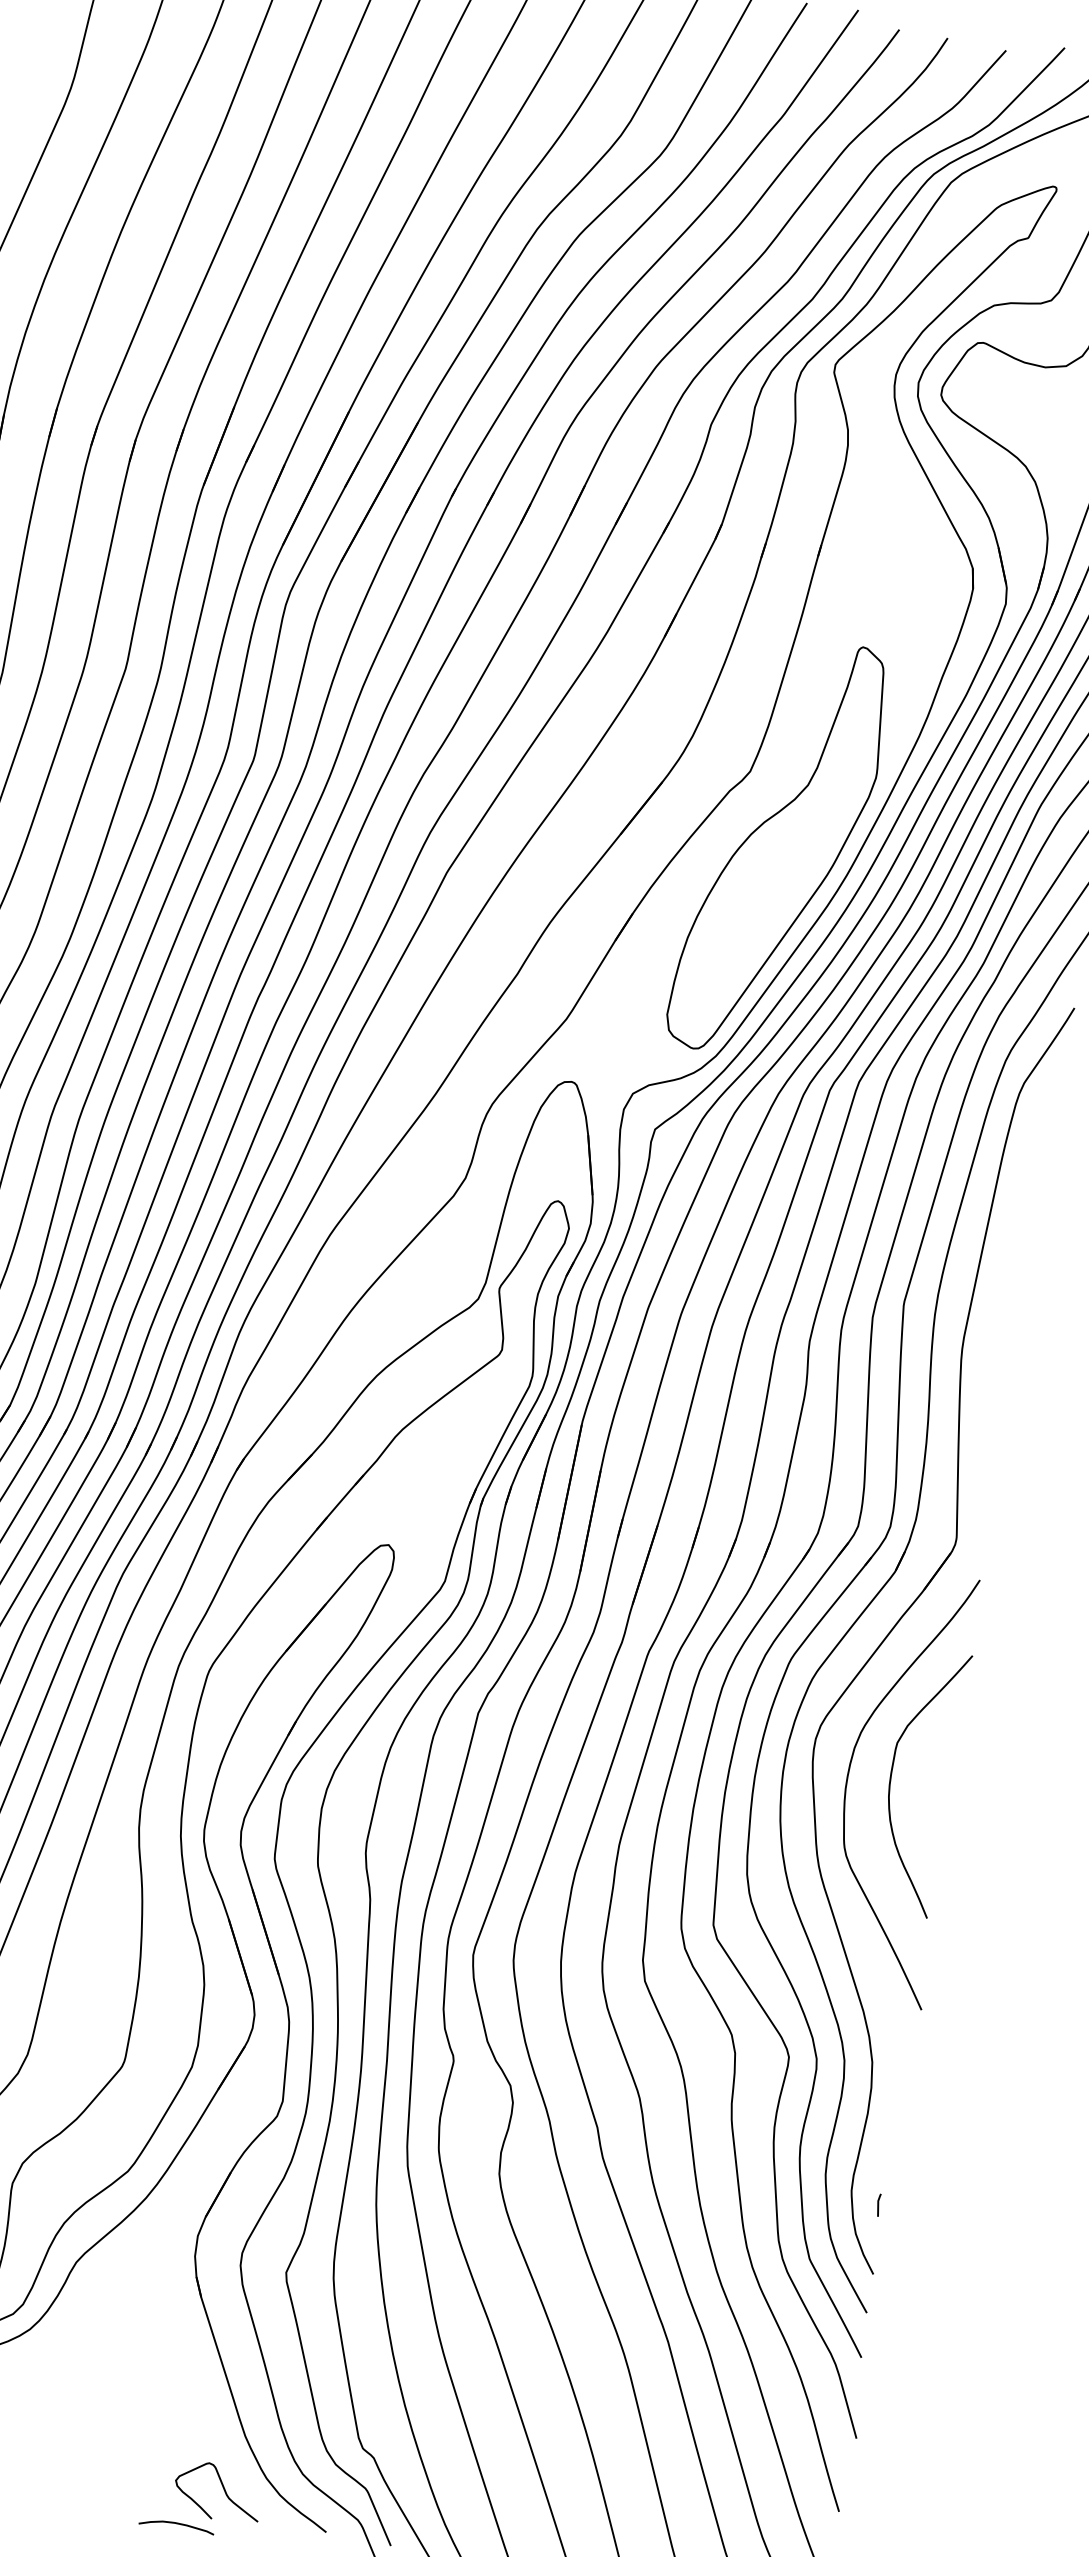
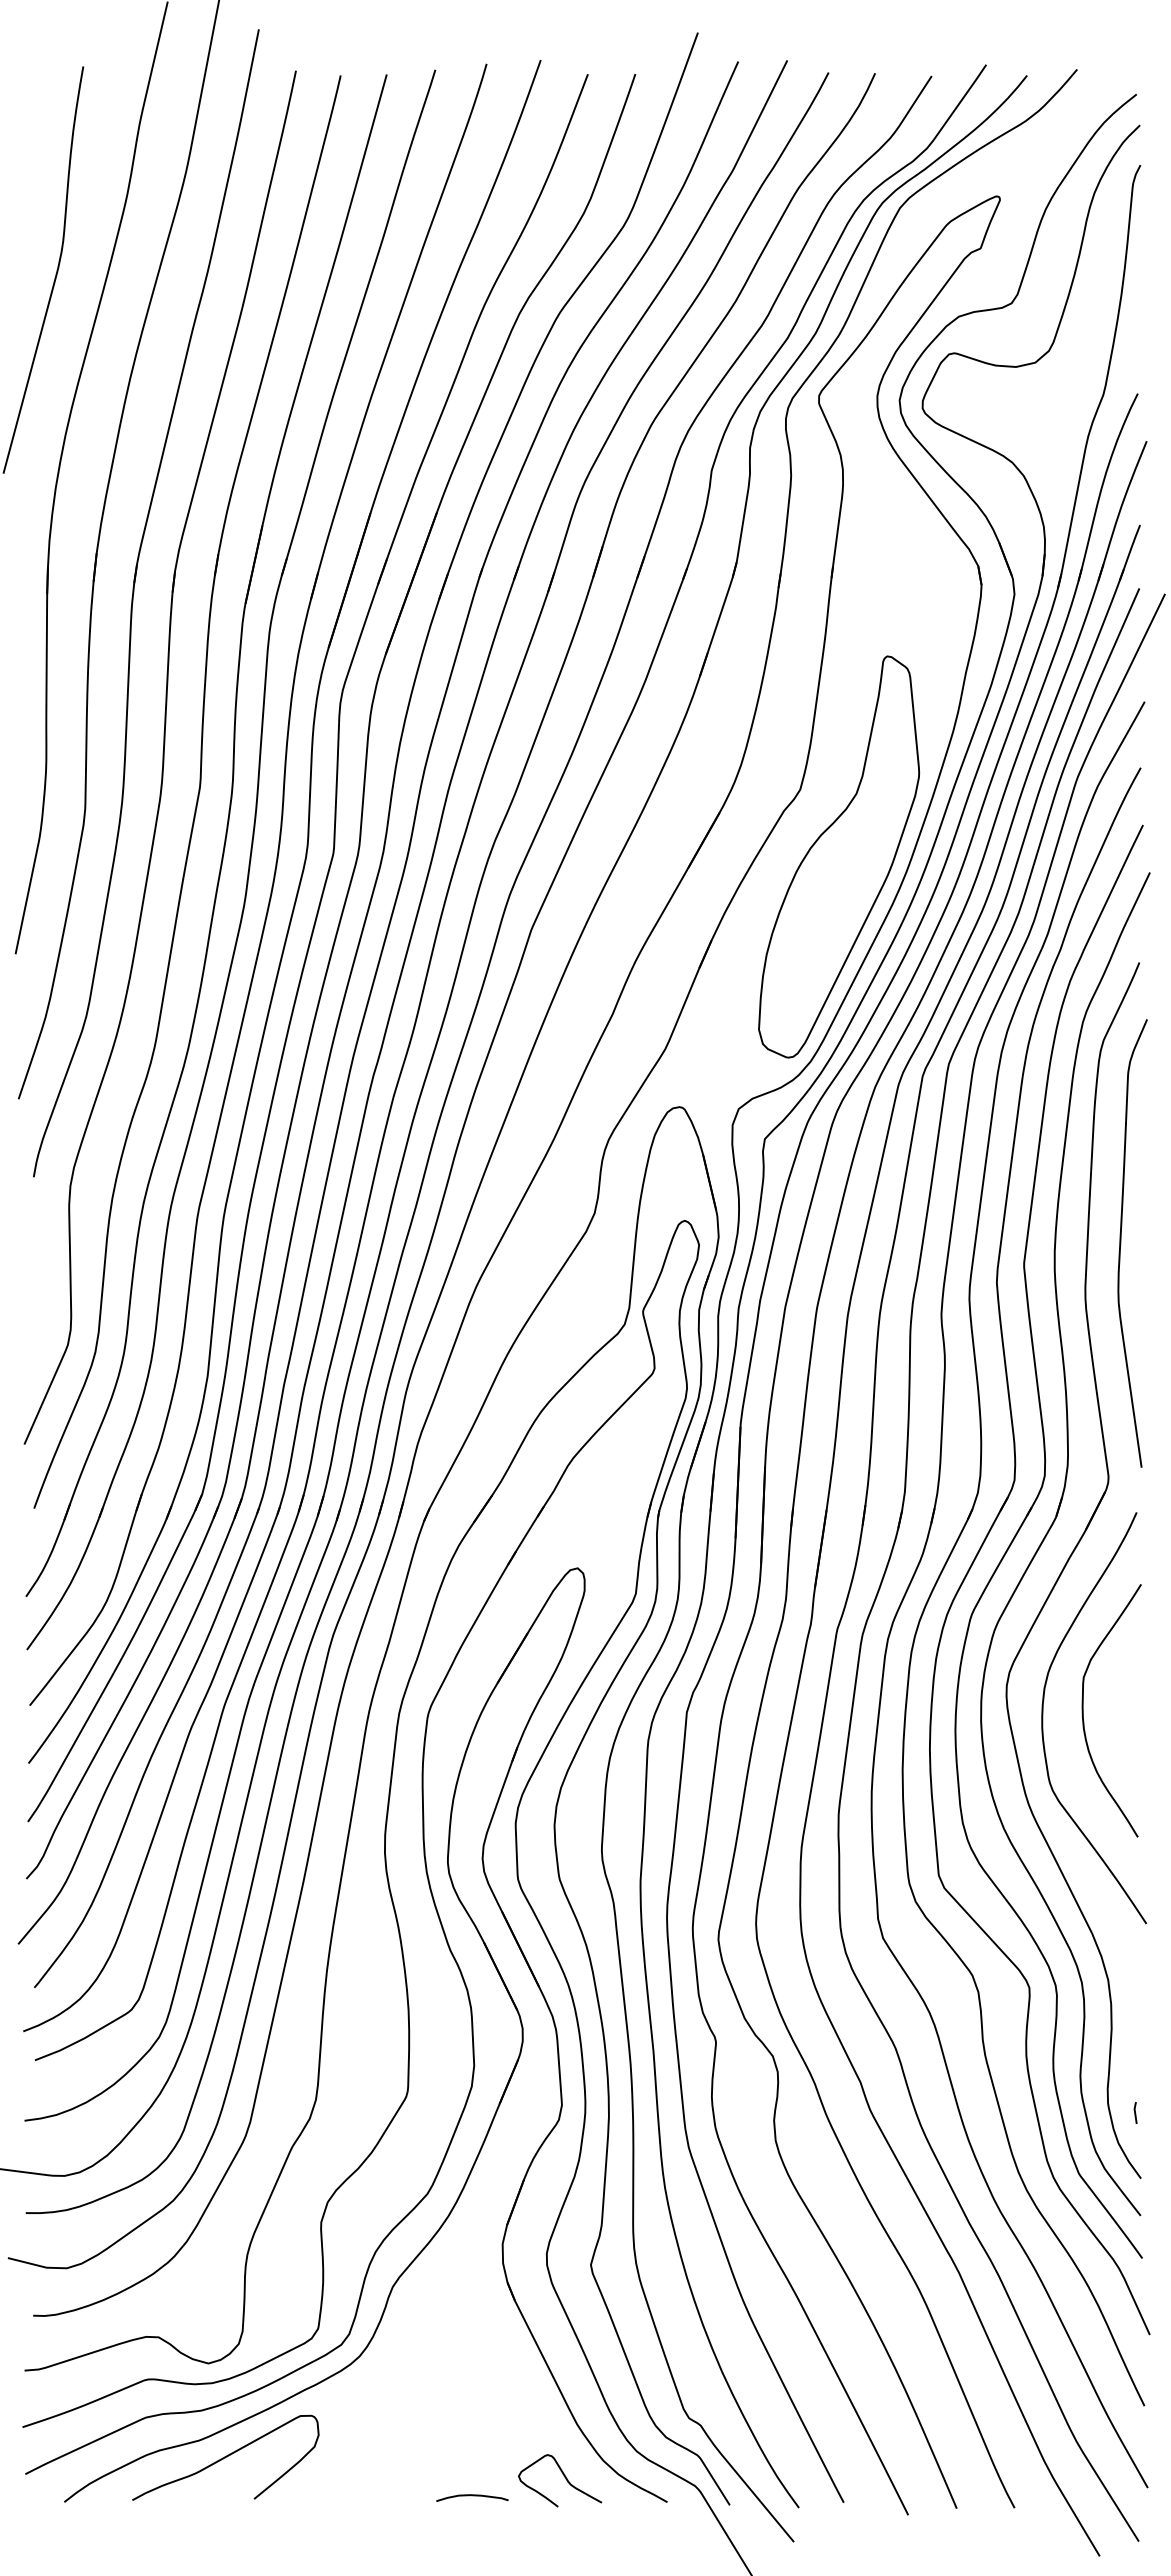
curve: (1008, 1297) -> (1121, 1243), added
curve: (177, 2524) -> (472, 2496), moved

